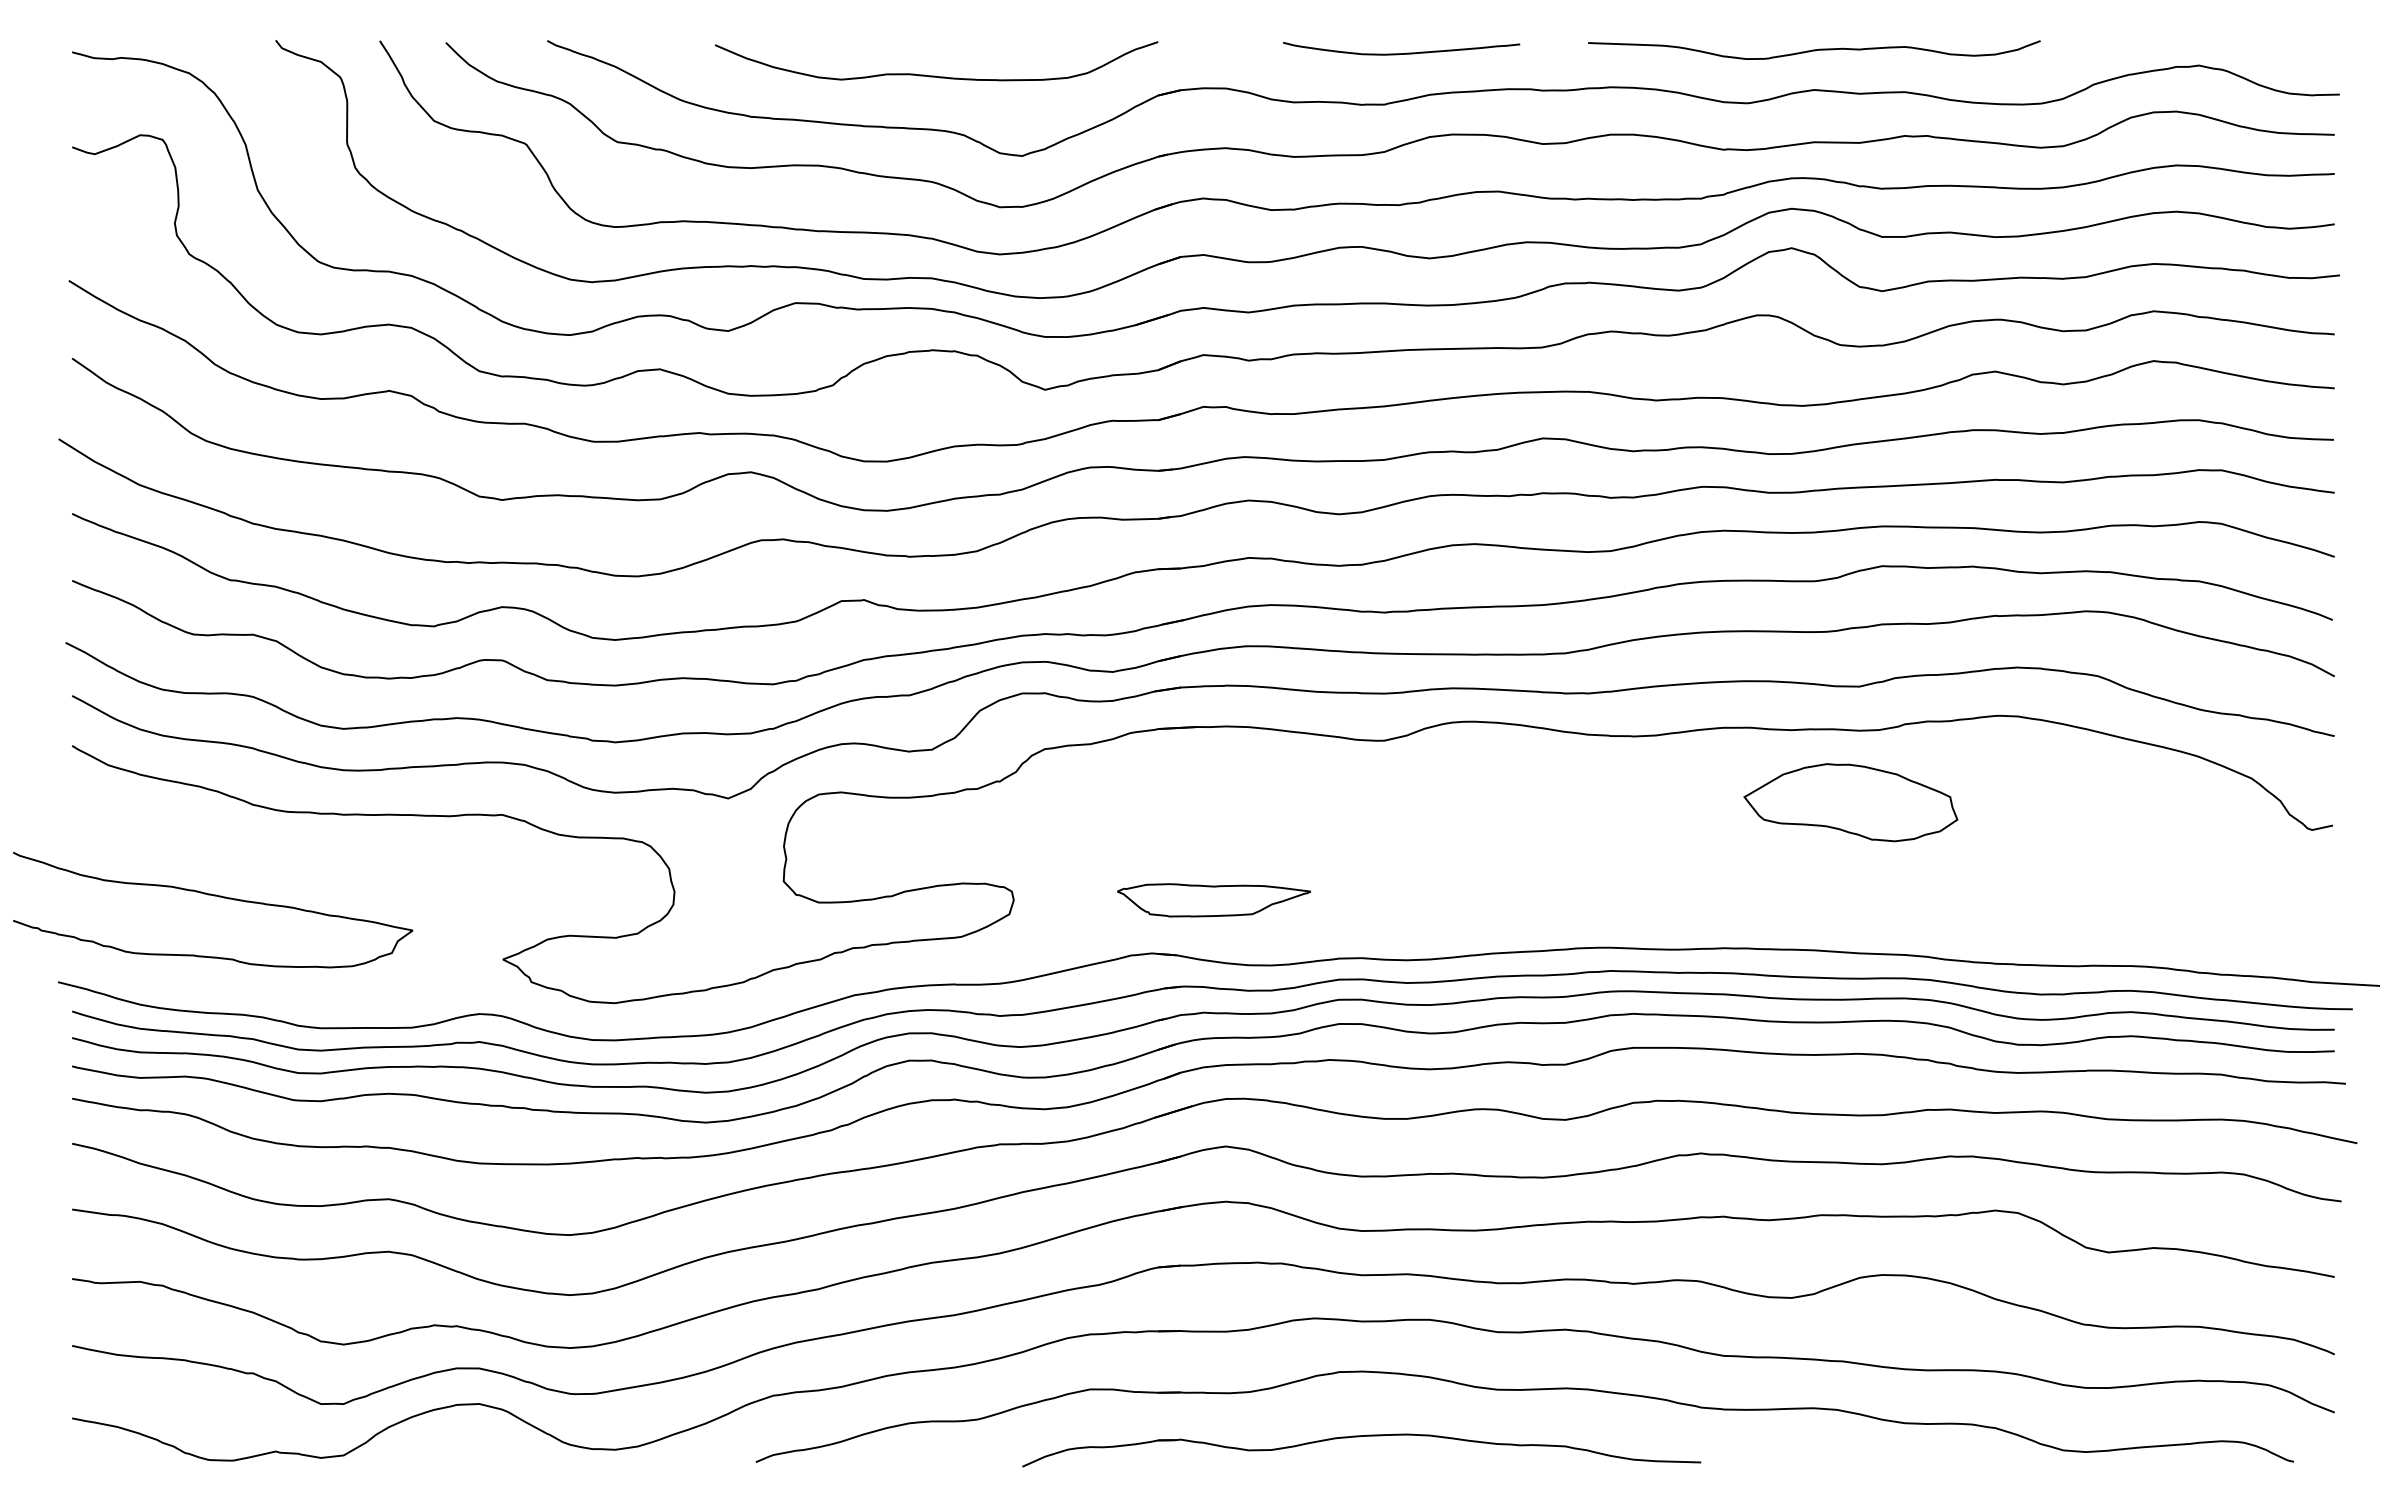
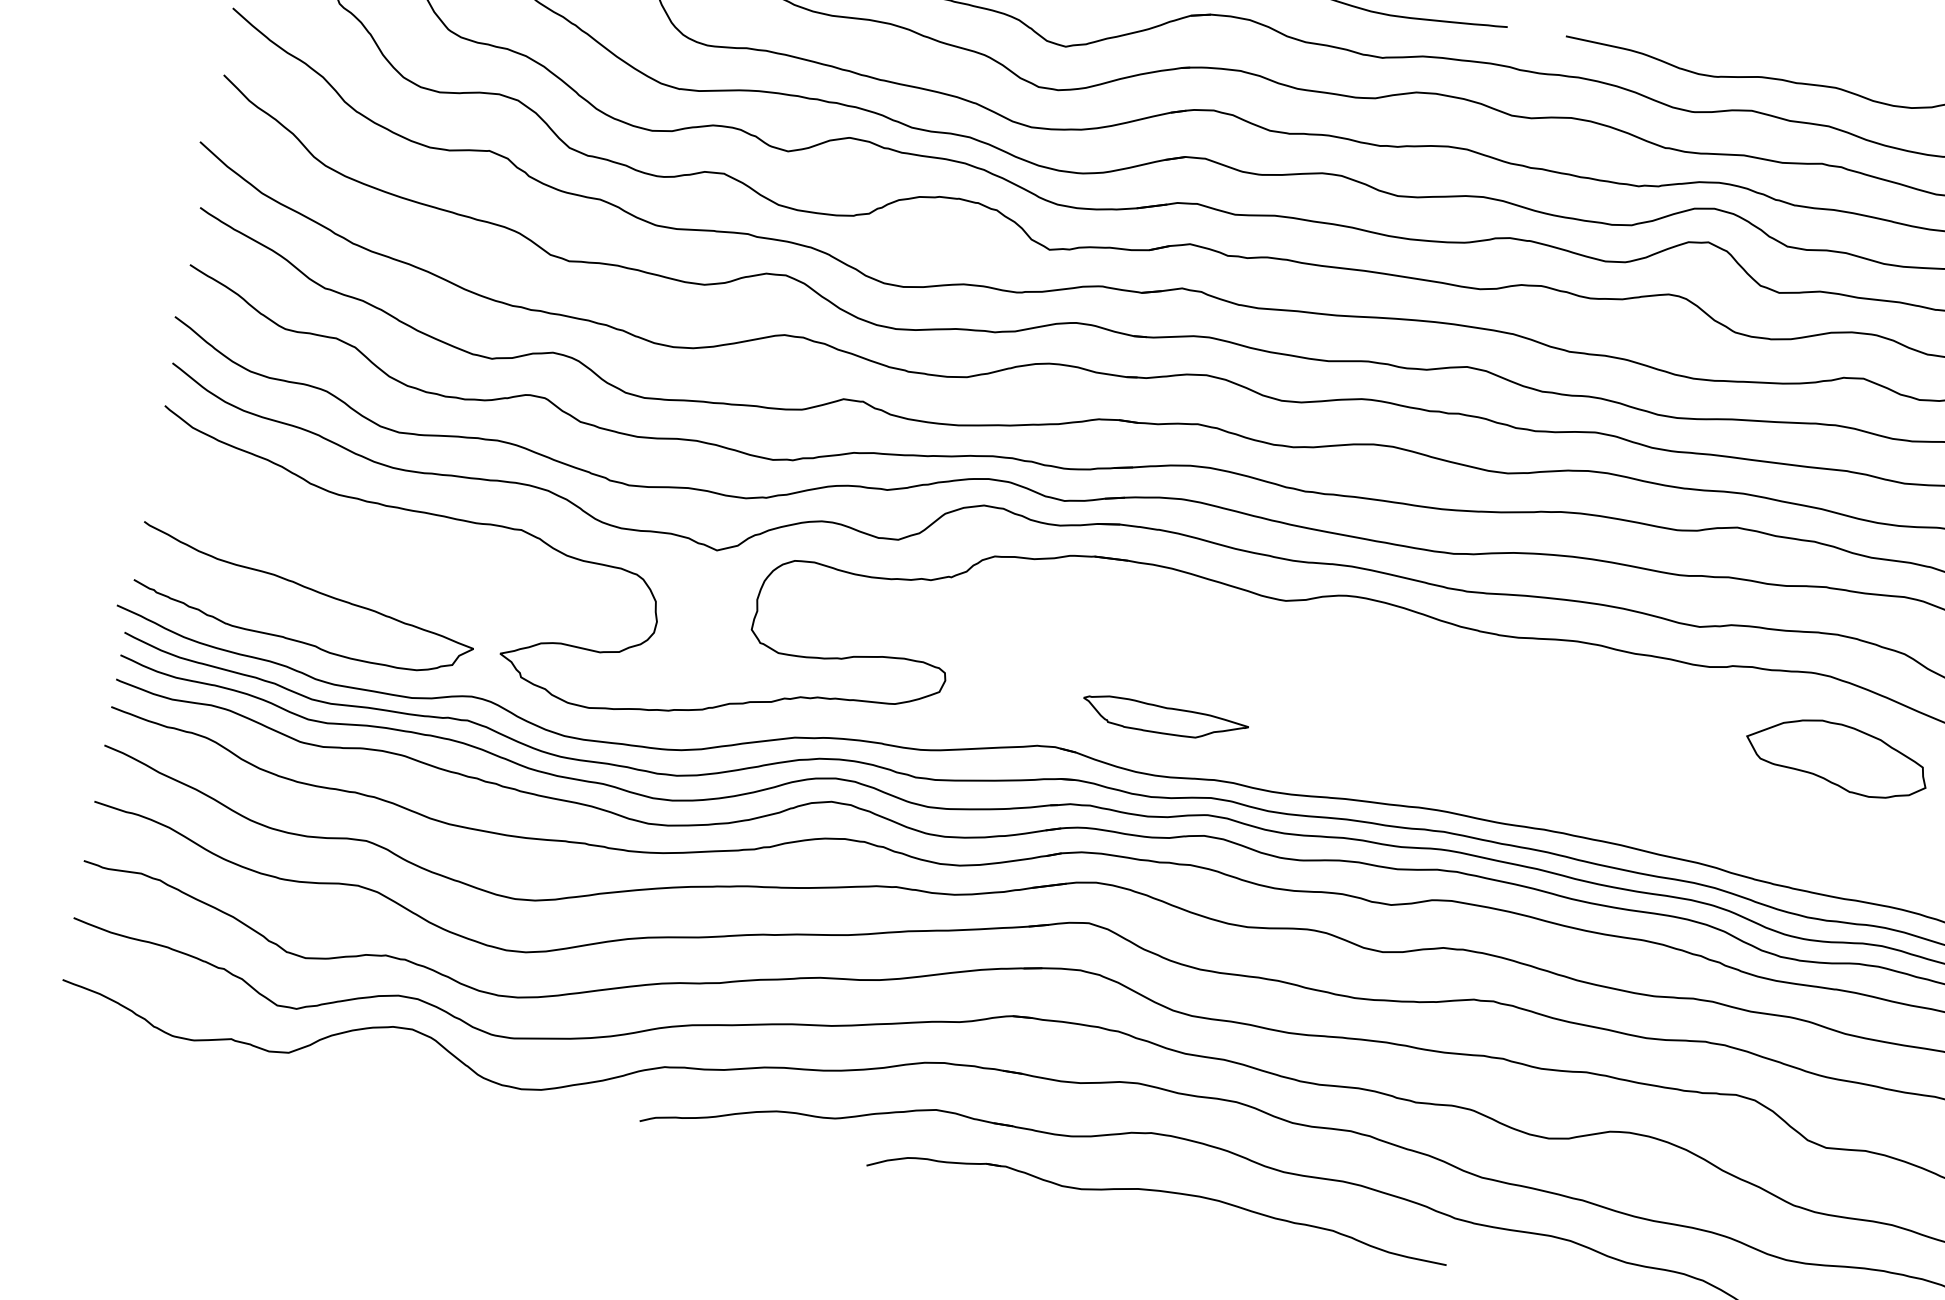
part: (1850, 802) -> (1836, 756), moved
curve: (218, 897) -> (312, 591), moved
part: (1213, 900) -> (1164, 719), moved

